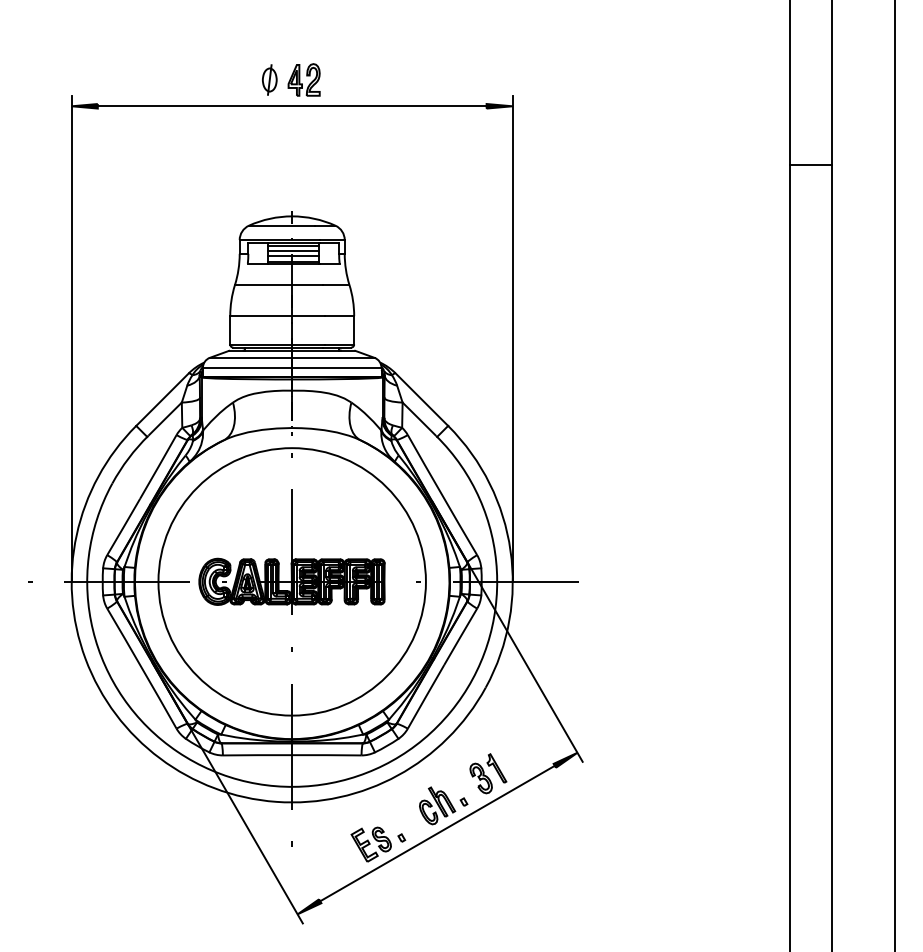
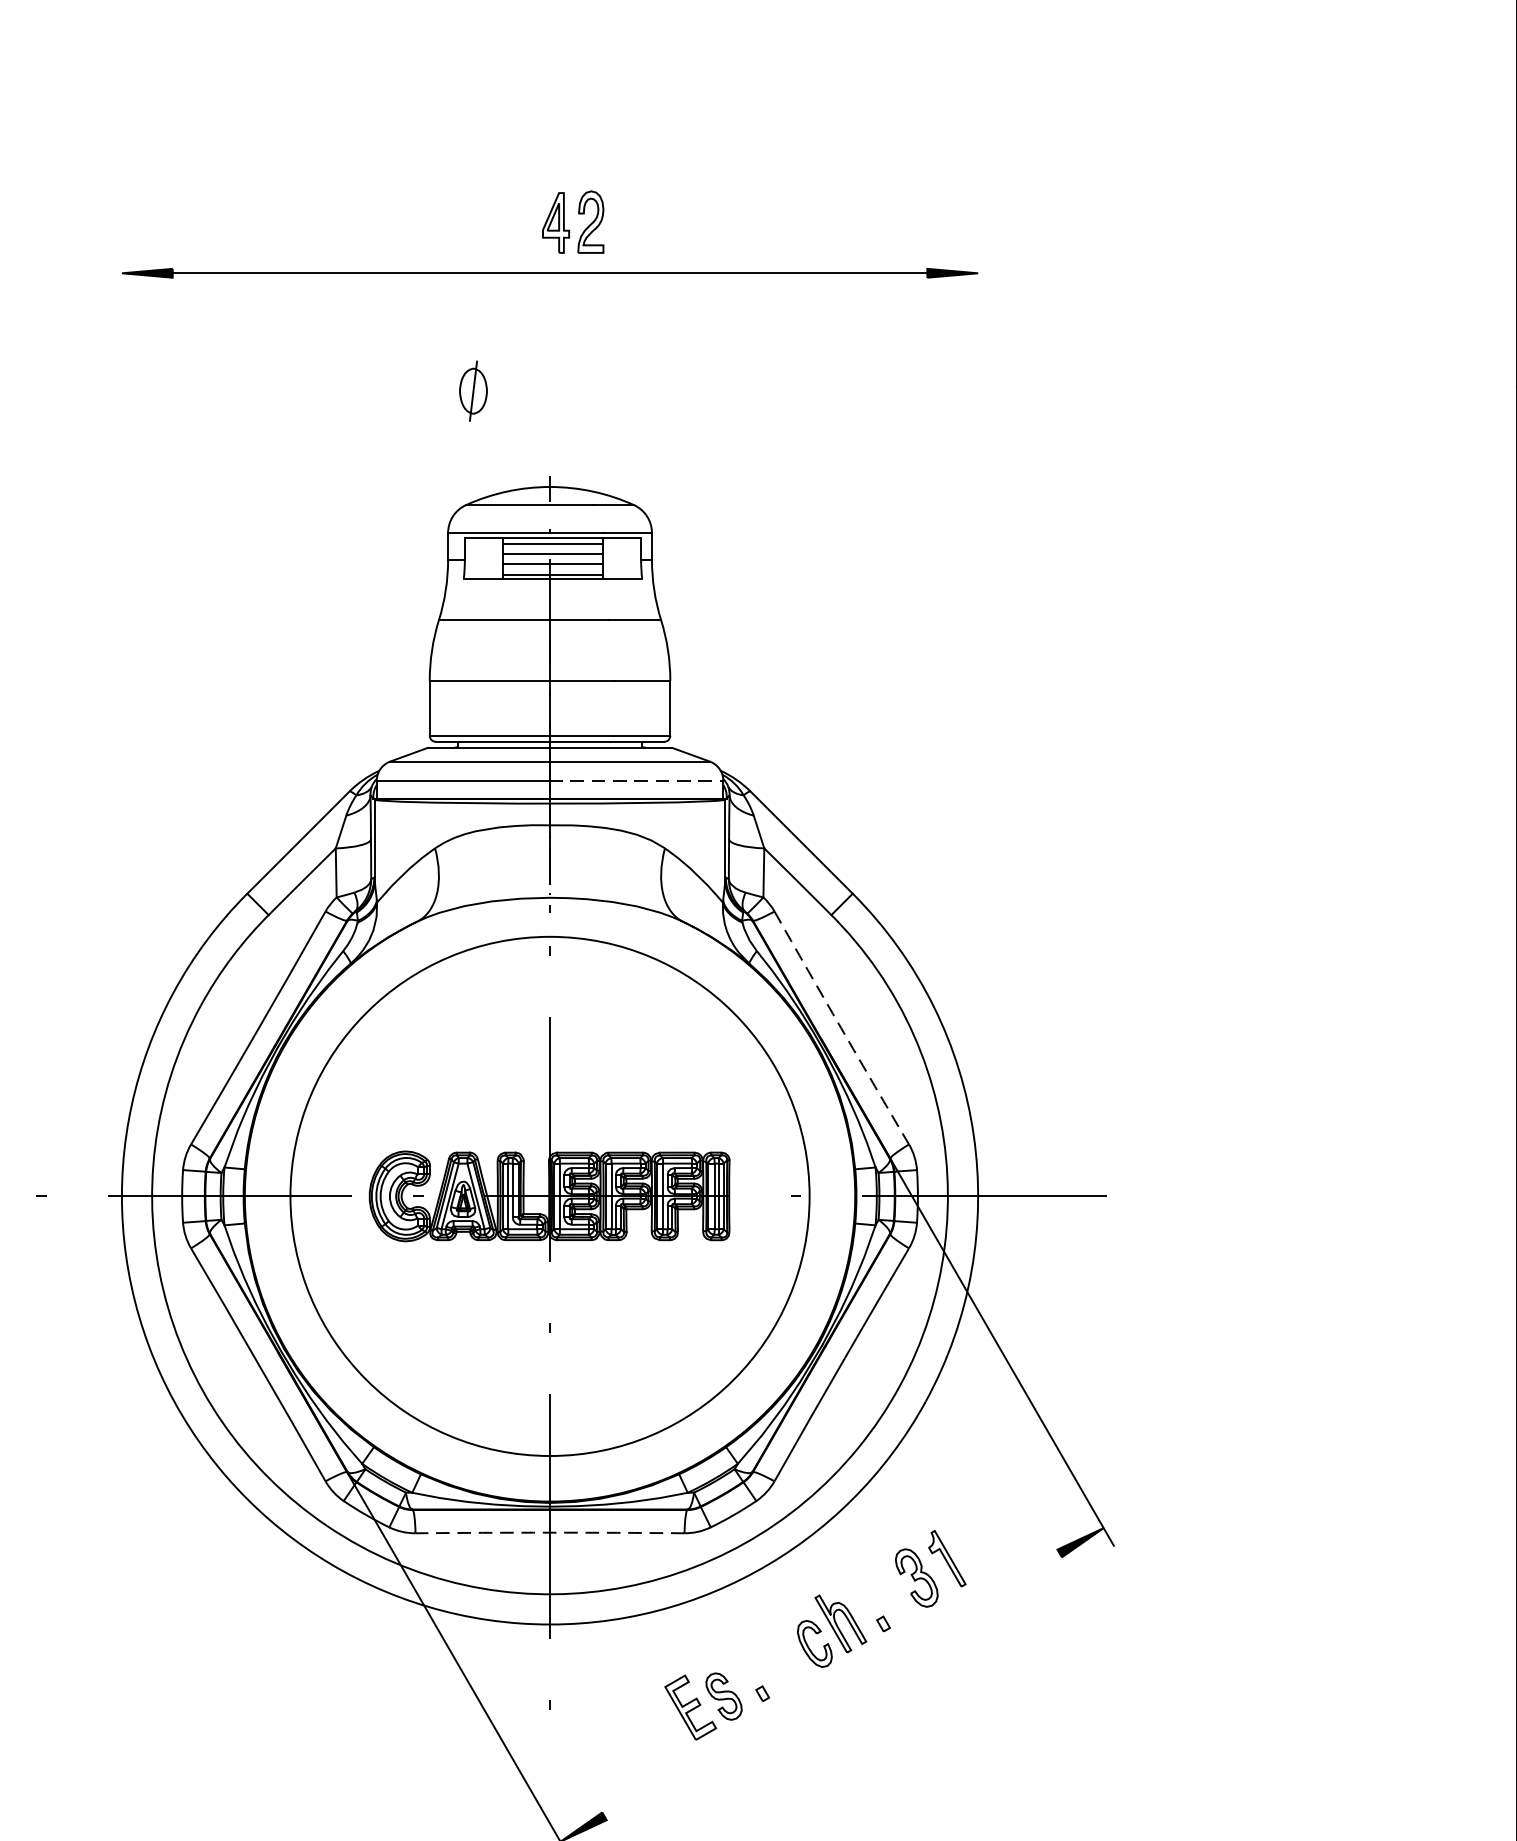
part: (269, 79) -> (472, 390), moved
line: (71, 338) -> (121, 724), removed
line: (512, 338) -> (977, 724), removed
line: (336, 367) -> (635, 780), solid -> dashed
arc: (442, 495) -> (841, 1028), solid -> dashed
arc: (292, 755) -> (550, 1533), solid -> dashed
line: (437, 833) -> (832, 1684), removed

